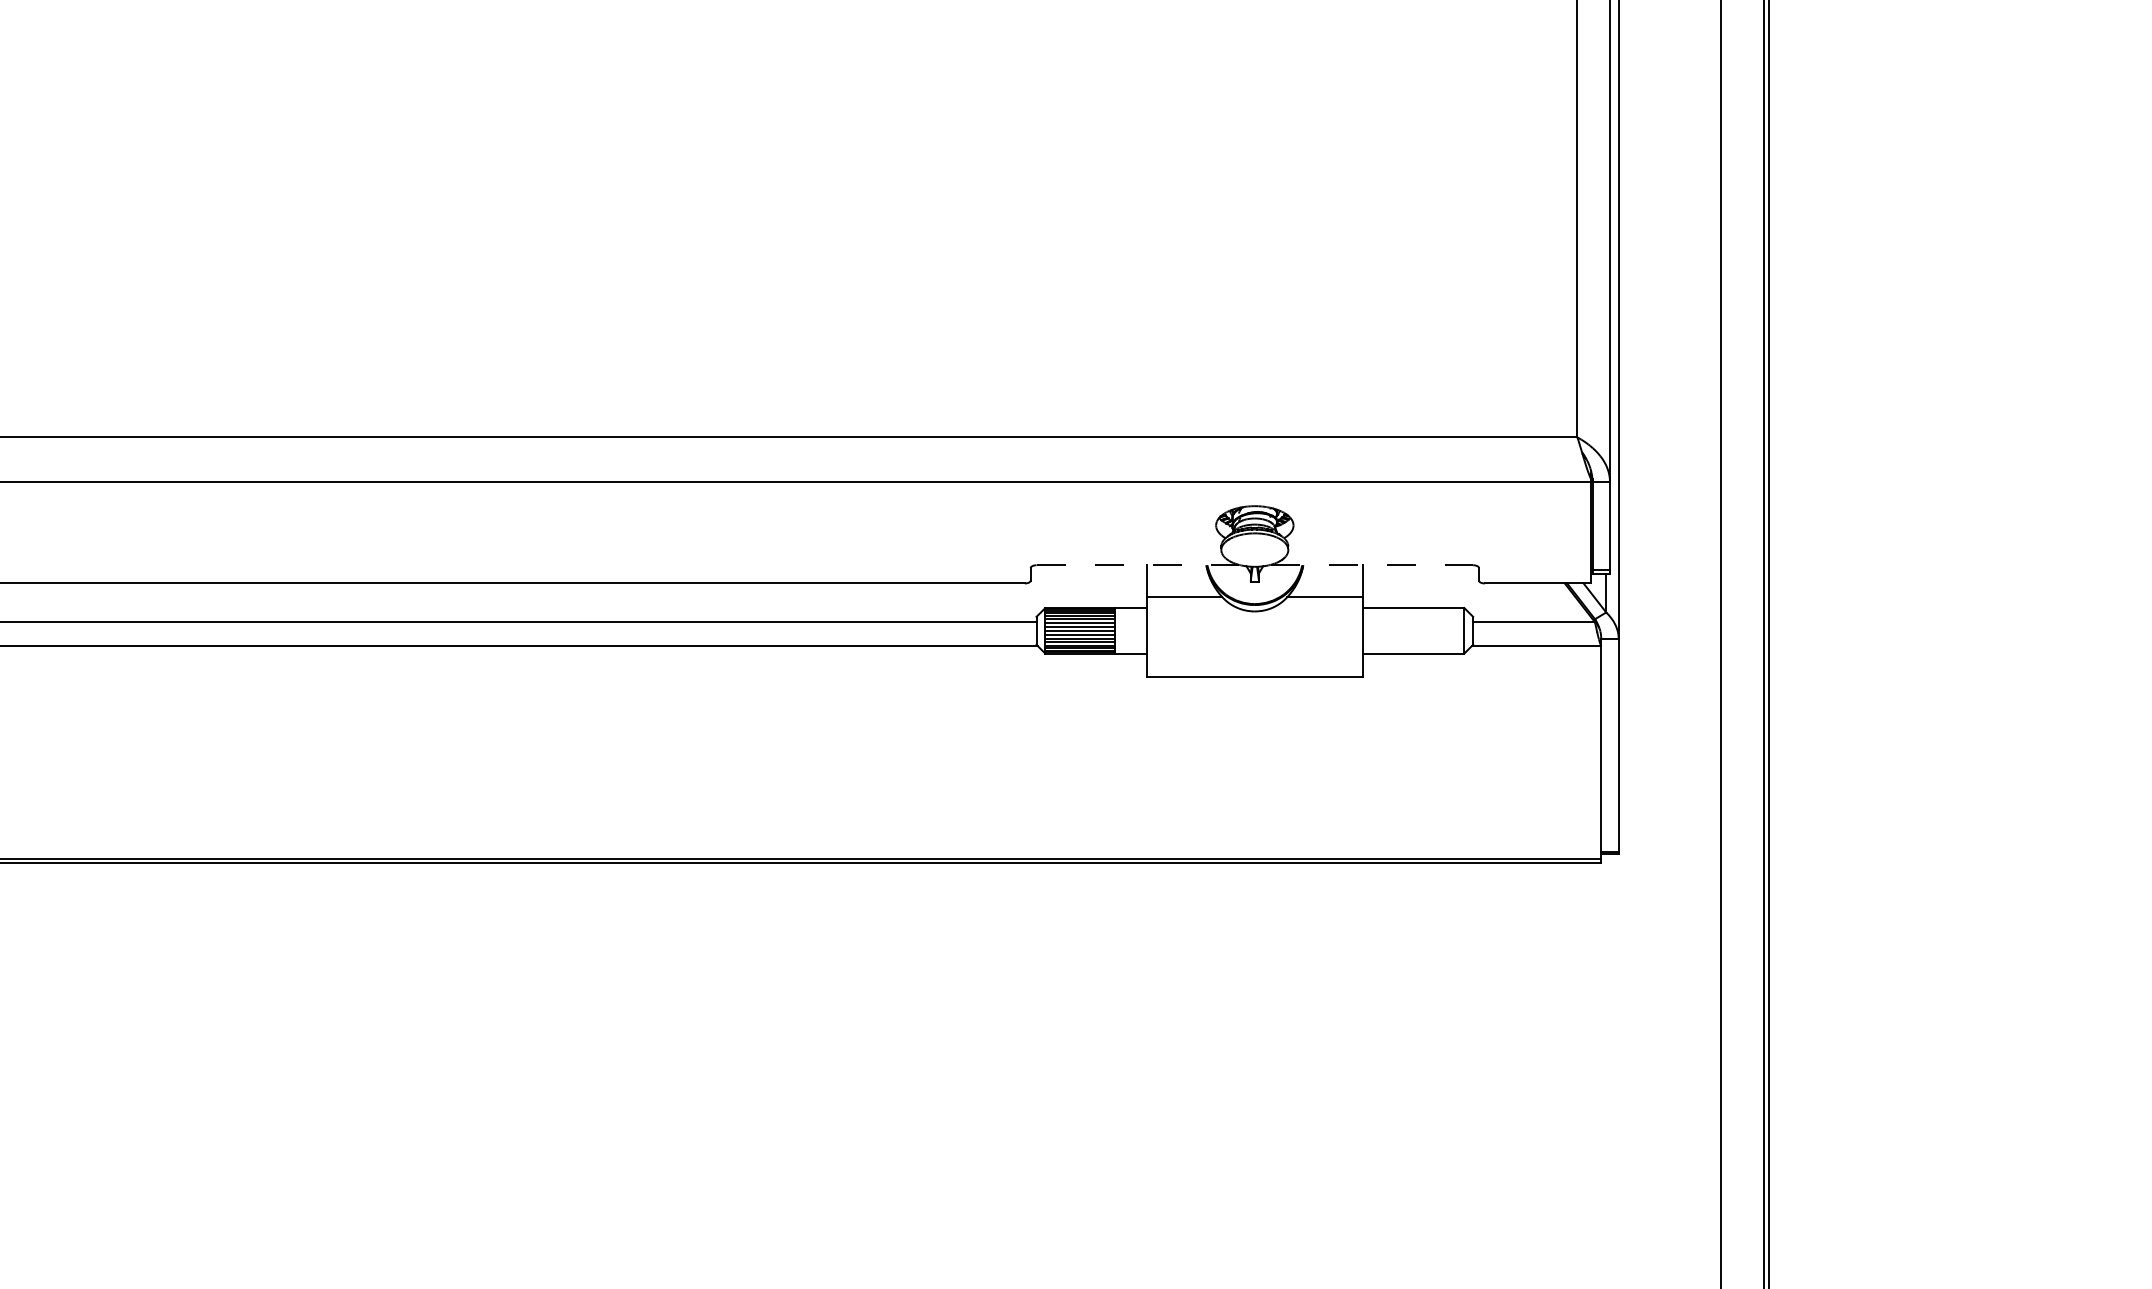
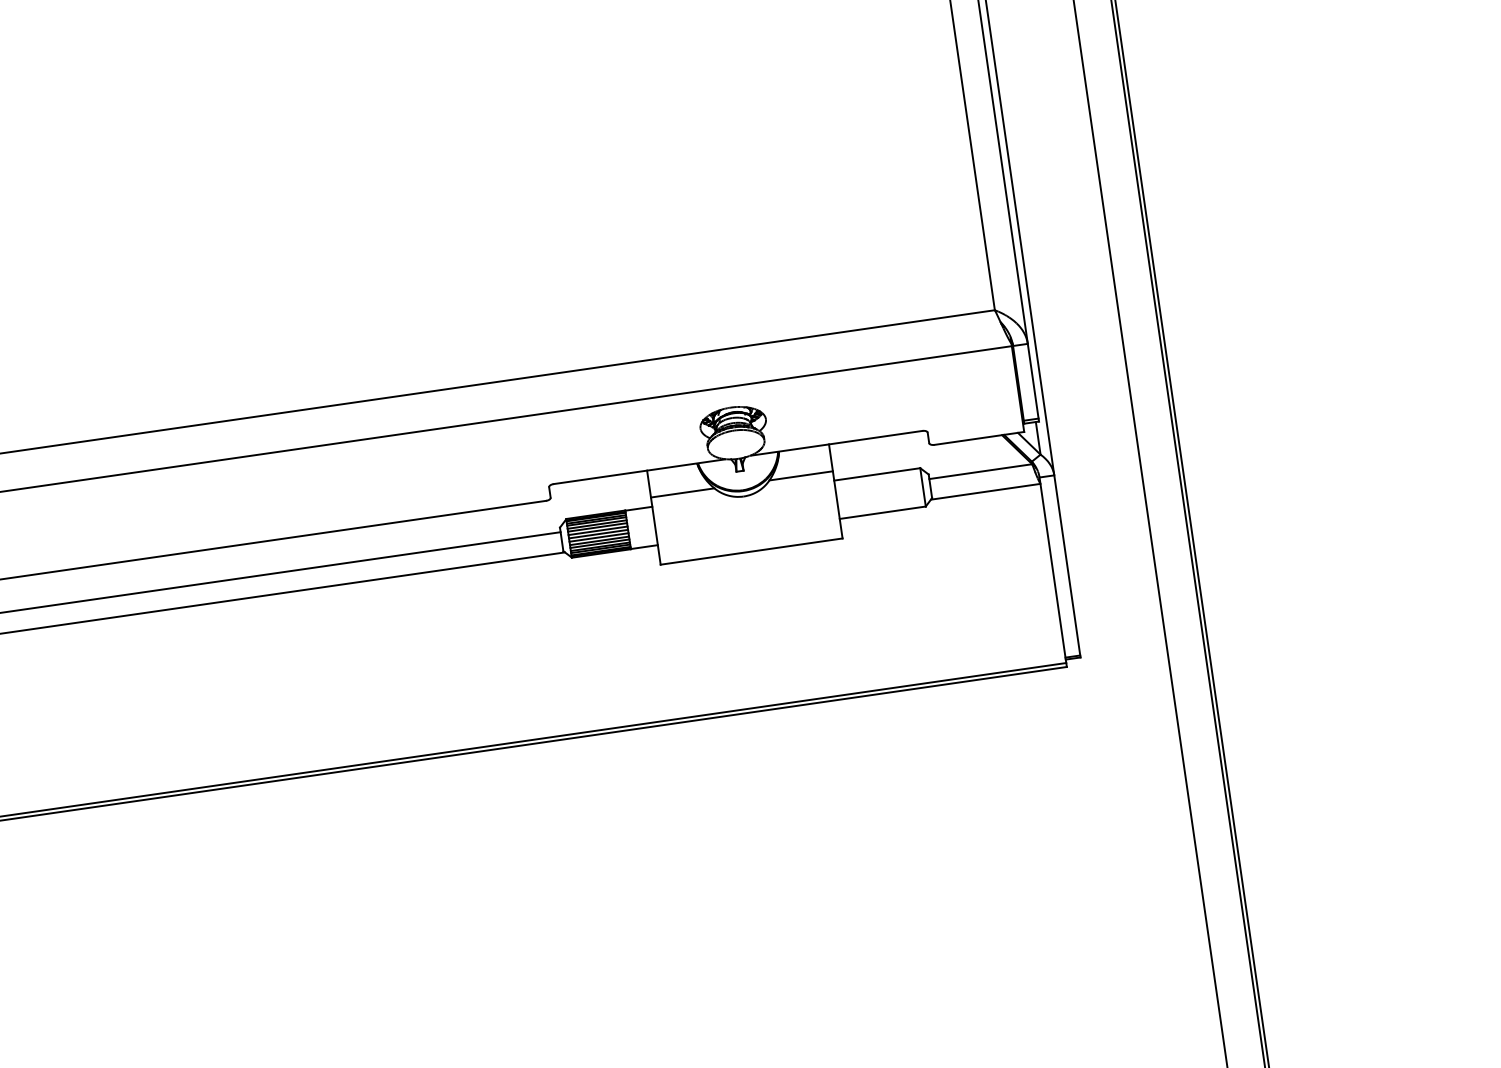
line: (1138, 565) -> (639, 471), dashed -> solid
line: (1372, 565) -> (837, 443), dashed -> solid

